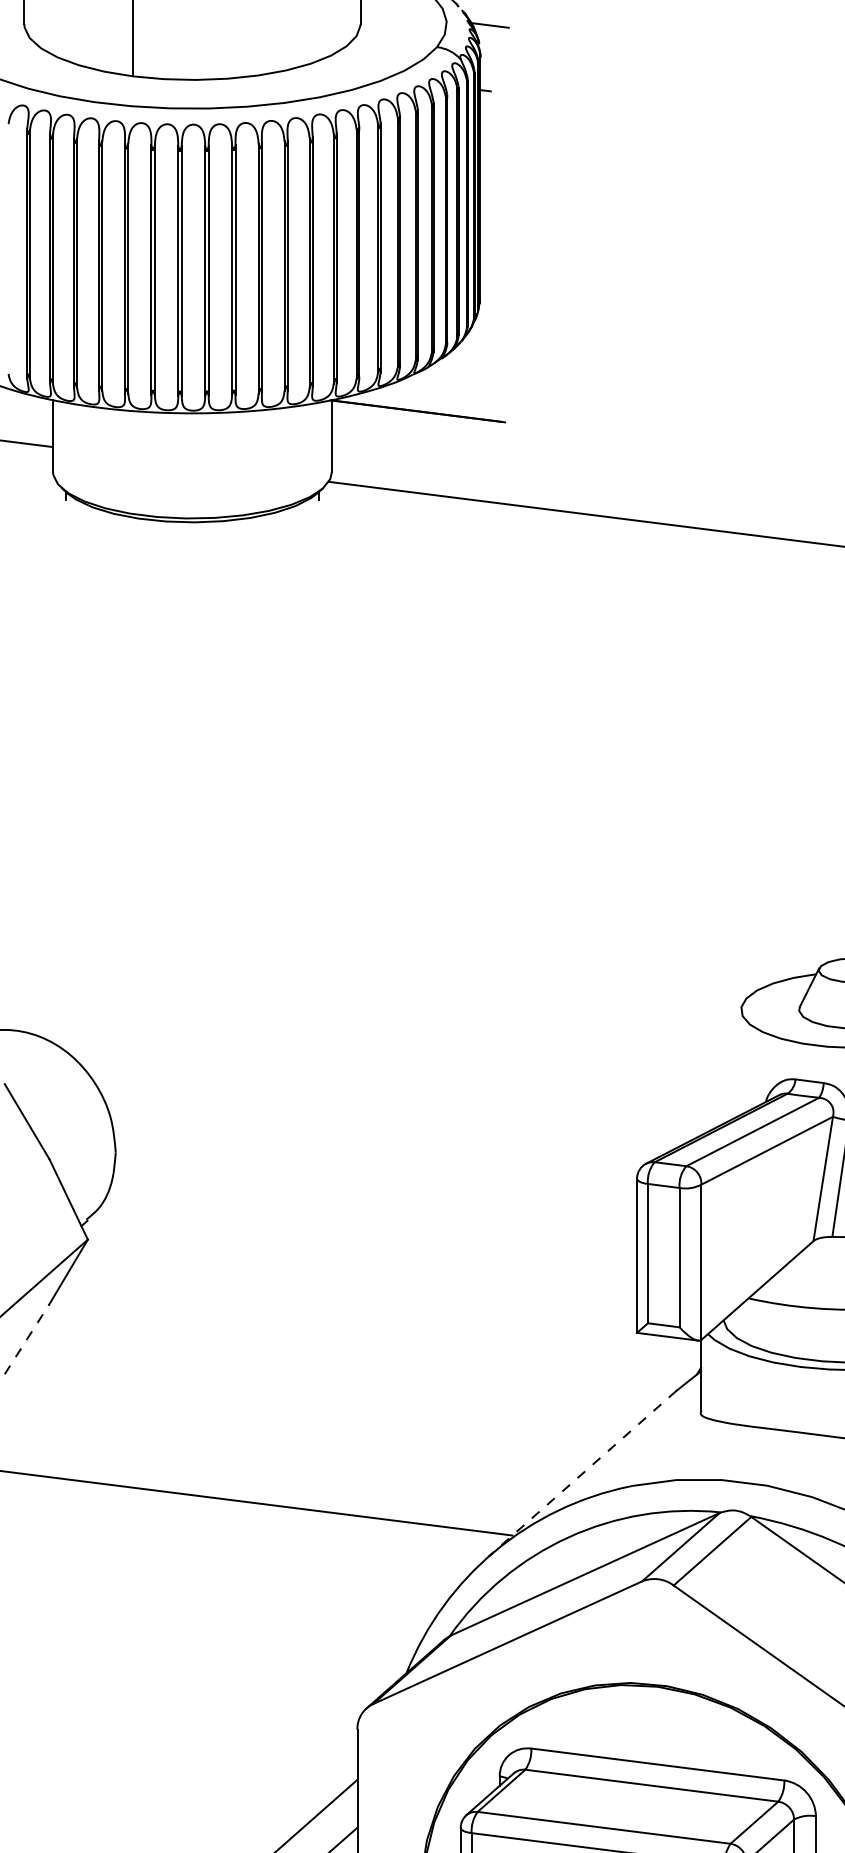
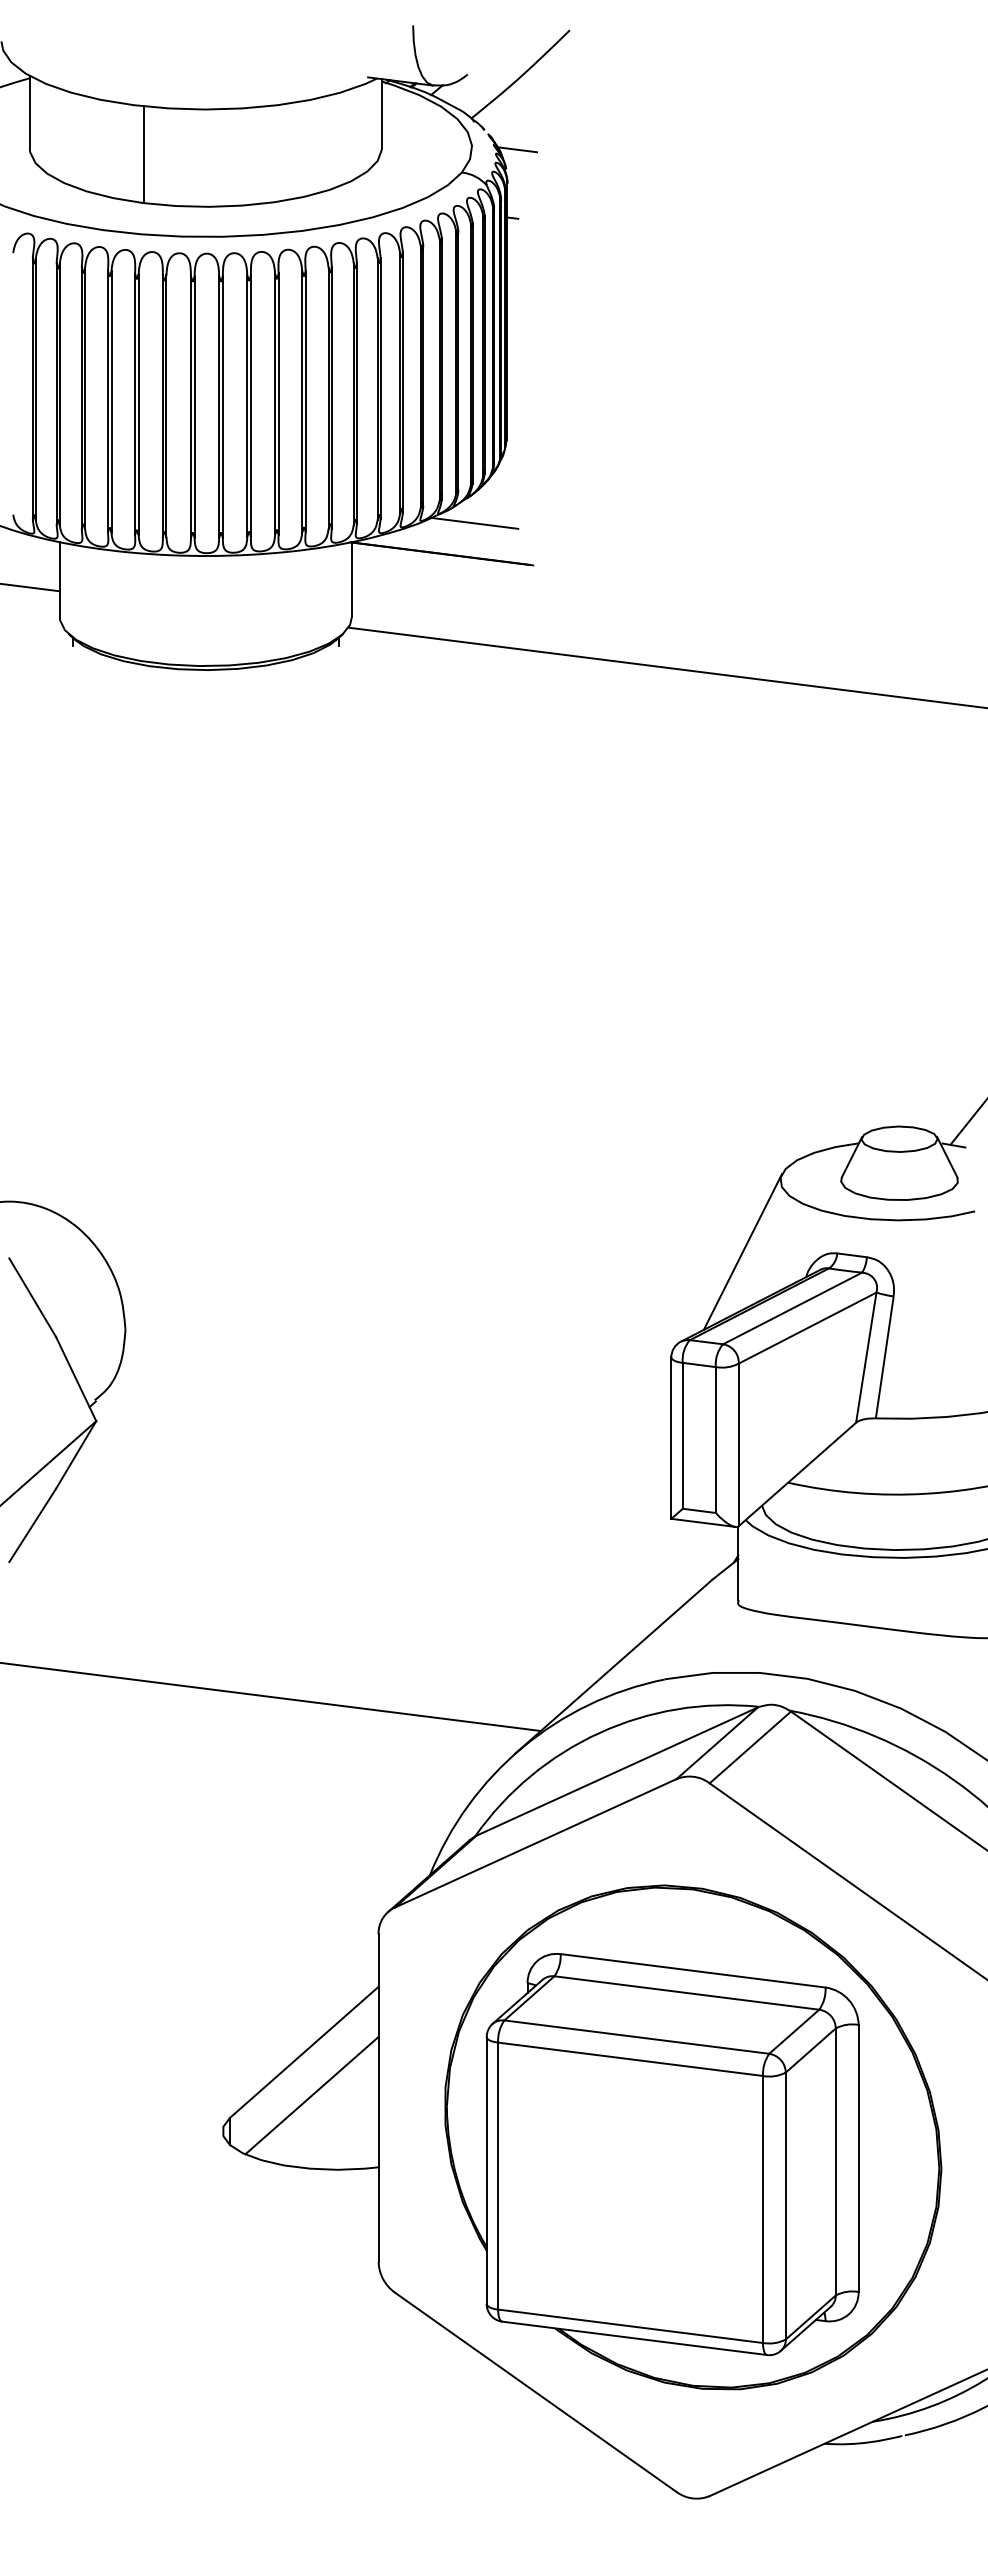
line: (449, 381) -> (474, 522), added
line: (704, 1077) -> (742, 1251), added
line: (26, 1339) -> (32, 1525), dashed -> solid
line: (581, 1473) -> (613, 1666), dashed -> solid

